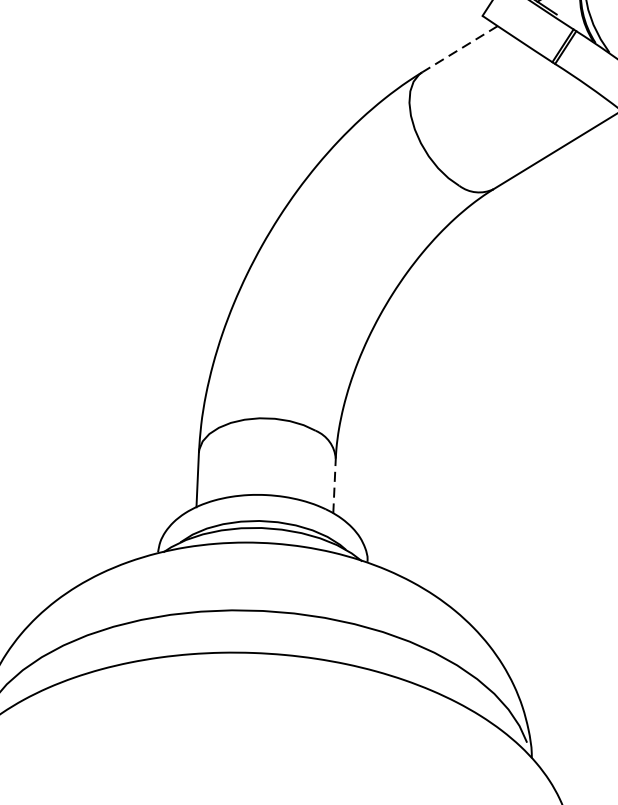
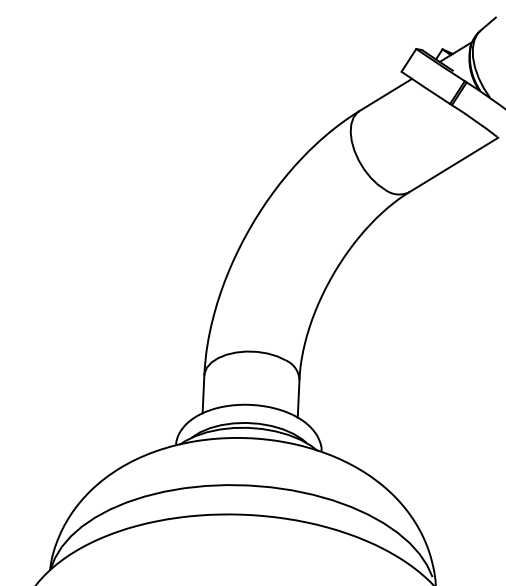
line: (459, 48) -> (385, 94), dashed -> solid
line: (334, 485) -> (298, 398), dashed -> solid

